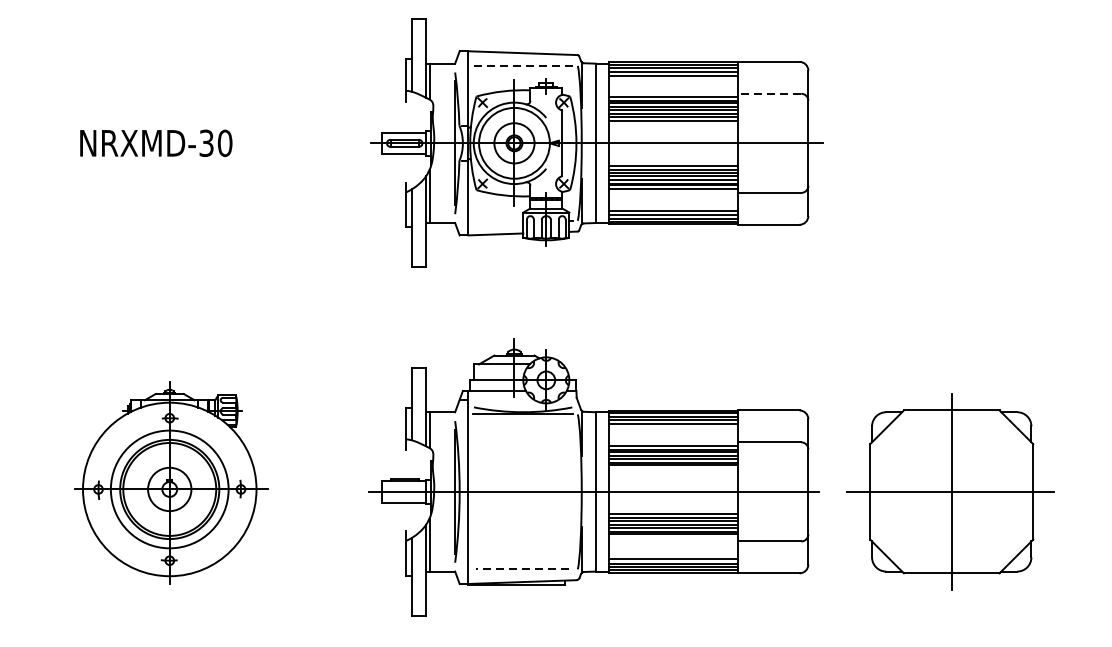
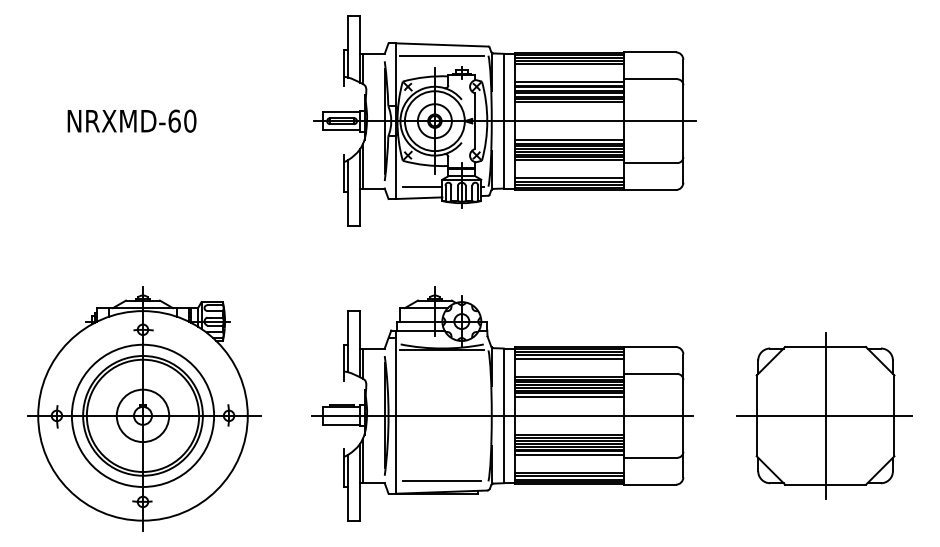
line: (522, 65) -> (441, 55), dashed -> solid
line: (769, 94) -> (650, 79), dashed -> solid
text: (206, 142) -> (174, 120), NRXMD-30 -> NRXMD-60
line: (499, 220) -> (422, 186), added
line: (672, 468) -> (568, 396), added
part: (170, 483) -> (144, 408), size x1.43
part: (950, 491) -> (824, 415), moved
line: (672, 537) -> (568, 454), added
line: (522, 569) -> (441, 481), dashed -> solid

